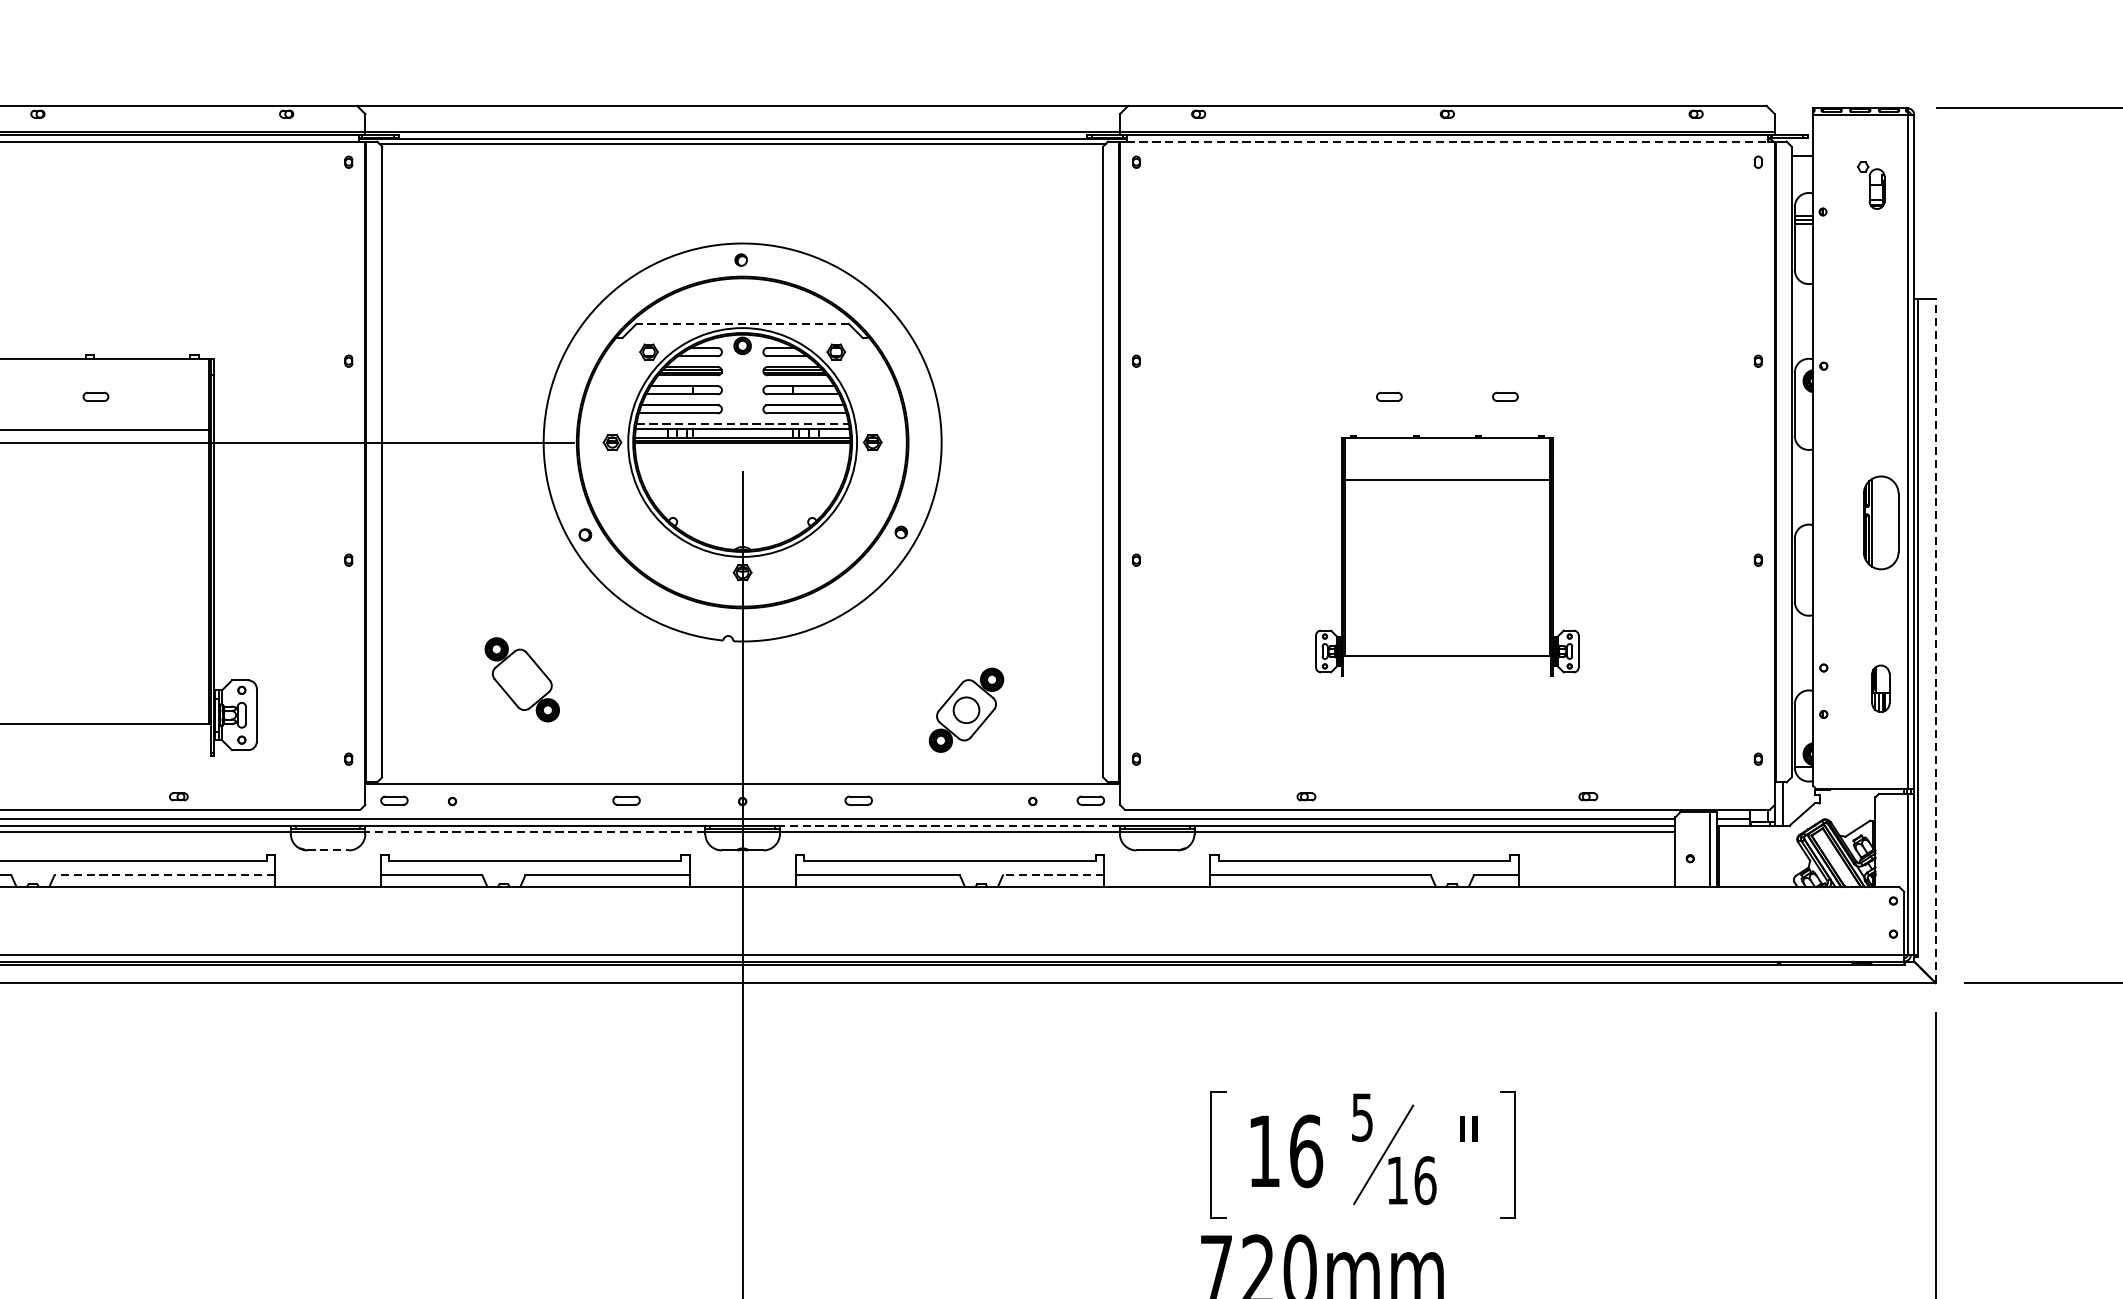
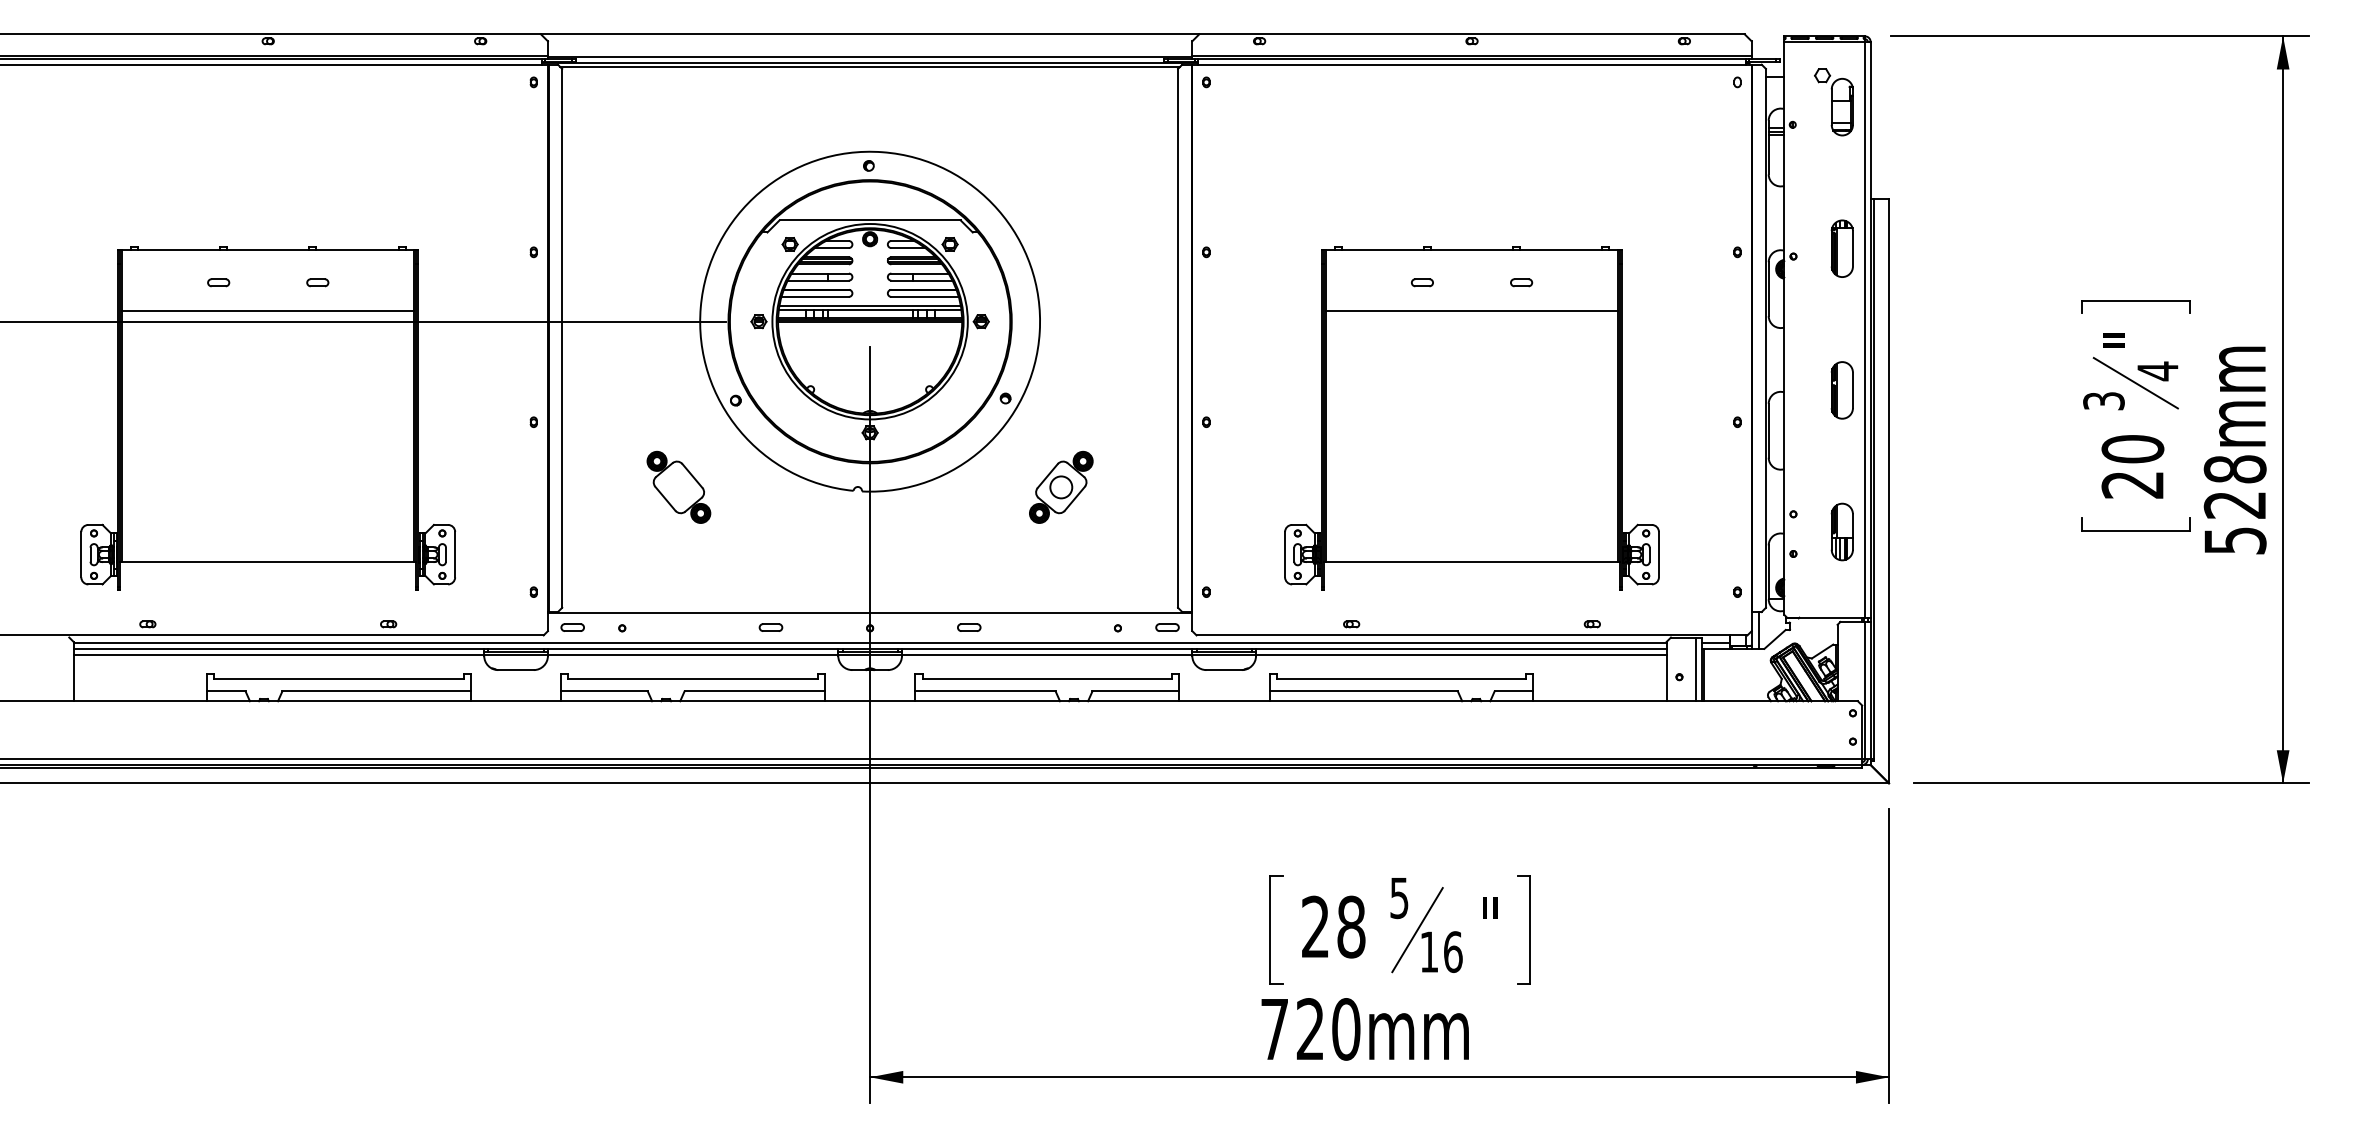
line: (1447, 141) -> (1472, 64), dashed -> solid
part: (1870, 185) -> (1833, 102), size x1.67
line: (743, 323) -> (870, 220), dashed -> solid
part: (1880, 356) -> (1841, 248), added
line: (743, 423) -> (870, 305), dashed -> solid
part: (1880, 523) -> (1841, 390), size x0.71
part: (1446, 555) -> (1471, 418), size x1.67
line: (1936, 640) -> (1889, 490), dashed -> solid
part: (521, 678) -> (678, 486), moved
part: (1880, 688) -> (1841, 531), size x1.43
part: (966, 709) -> (1061, 486), moved
line: (949, 825) -> (1046, 648), dashed -> solid
line: (534, 832) -> (692, 654), dashed -> solid
line: (328, 850) -> (516, 670), dashed -> solid
line: (164, 875) -> (376, 691), dashed -> solid
line: (1053, 875) -> (1135, 691), dashed -> solid
text: (1285, 1150) -> (1333, 926), 16 -> 28

